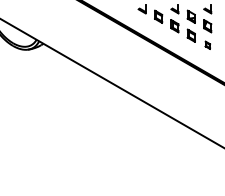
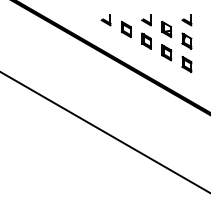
part: (207, 45) -> (186, 64), size x1.67

